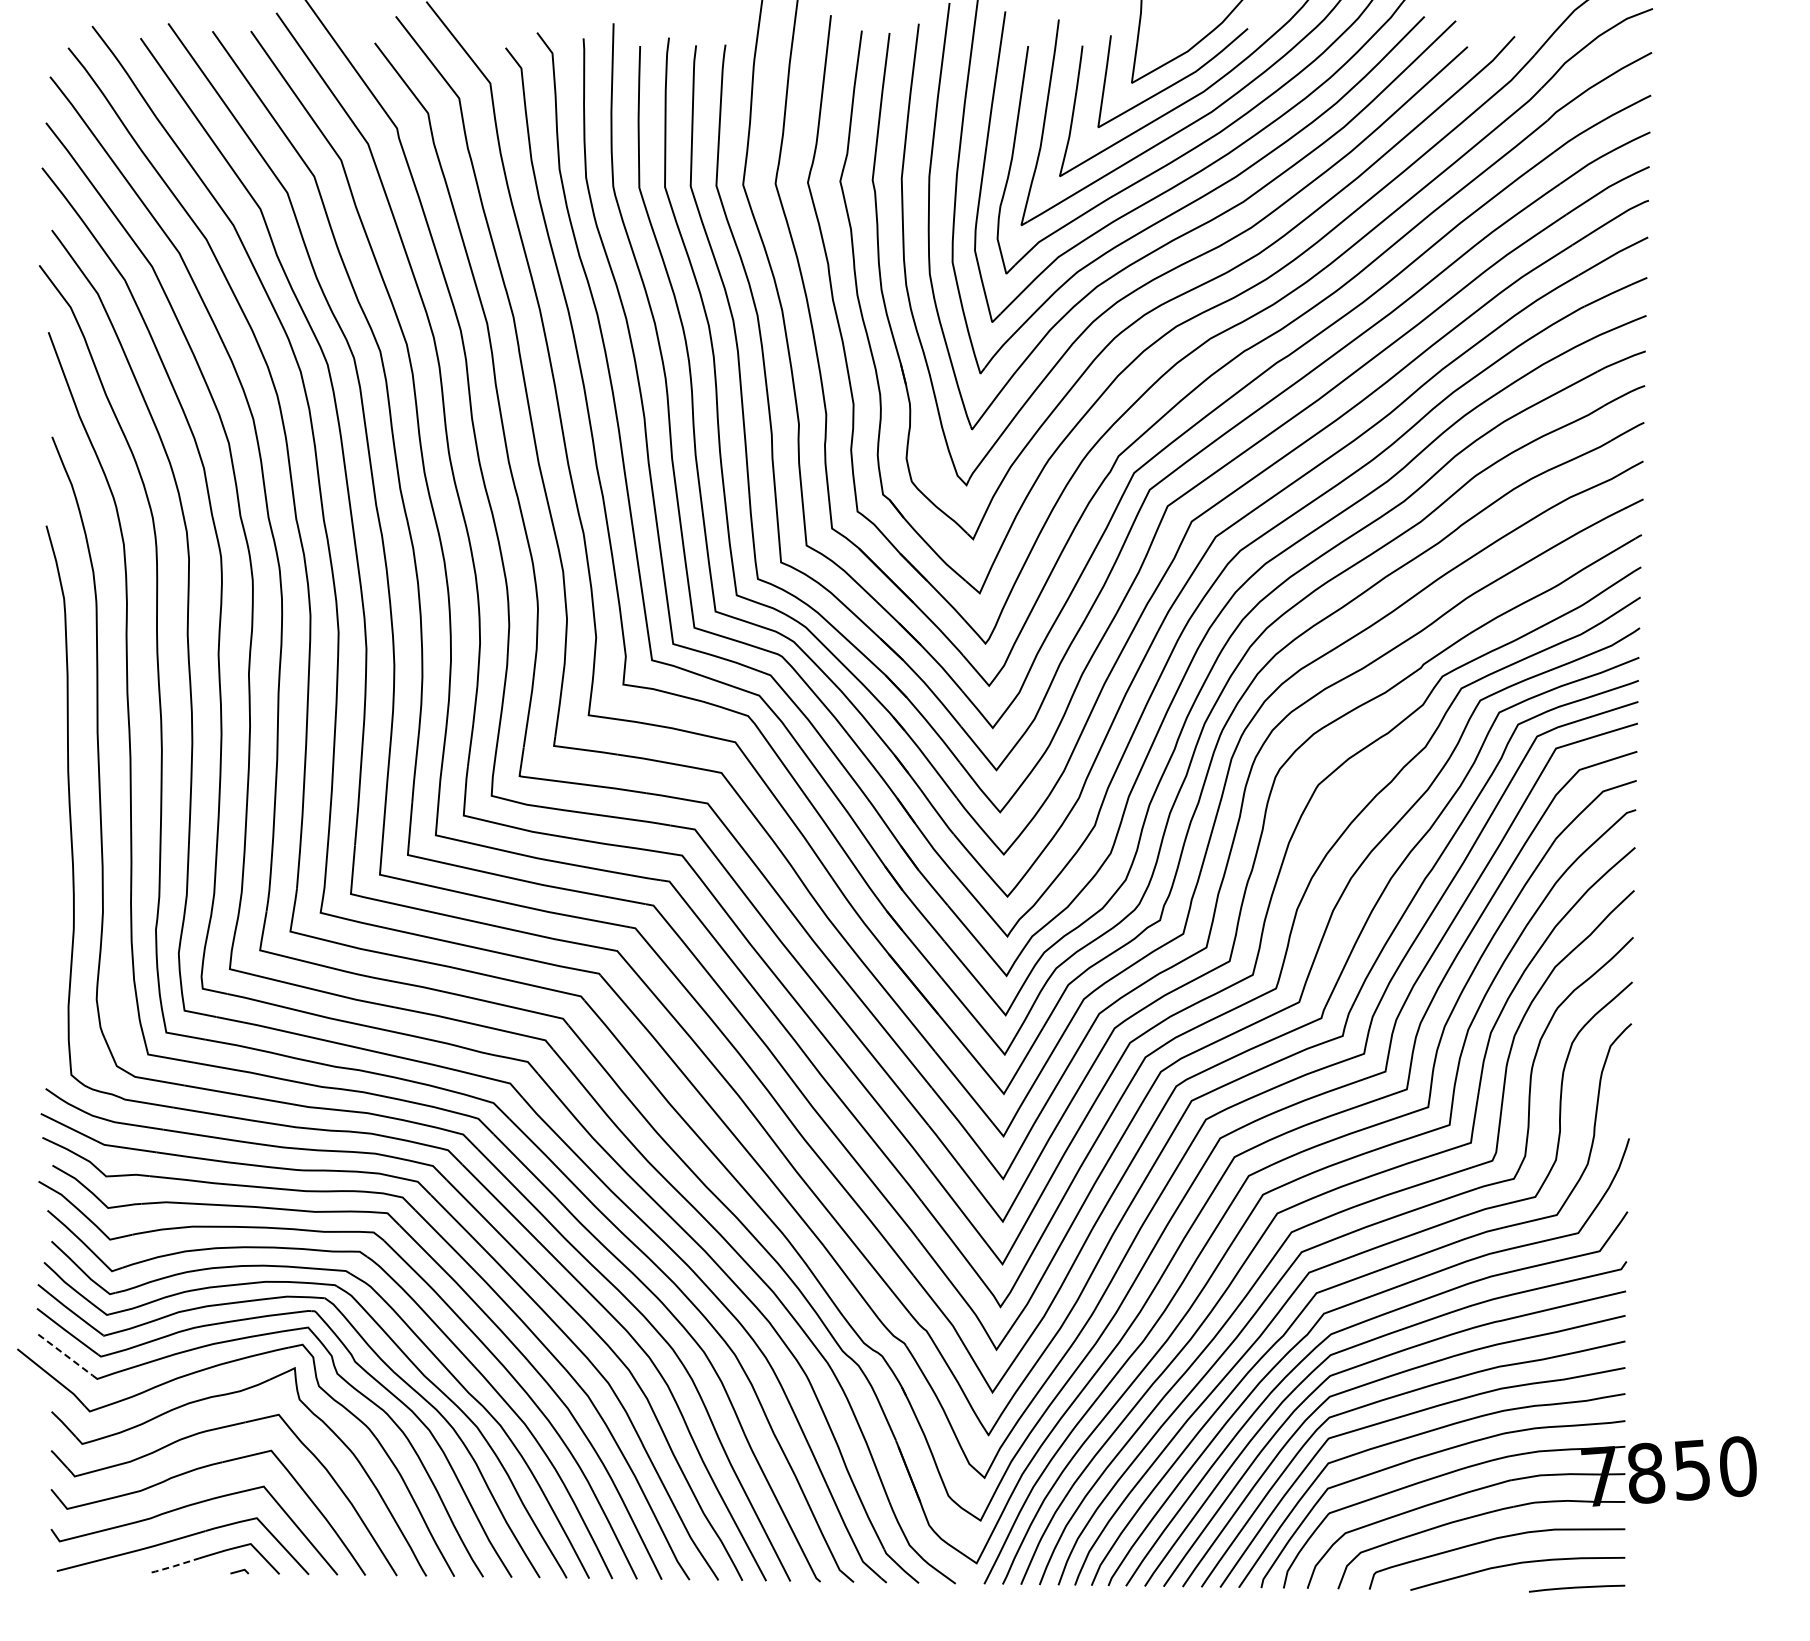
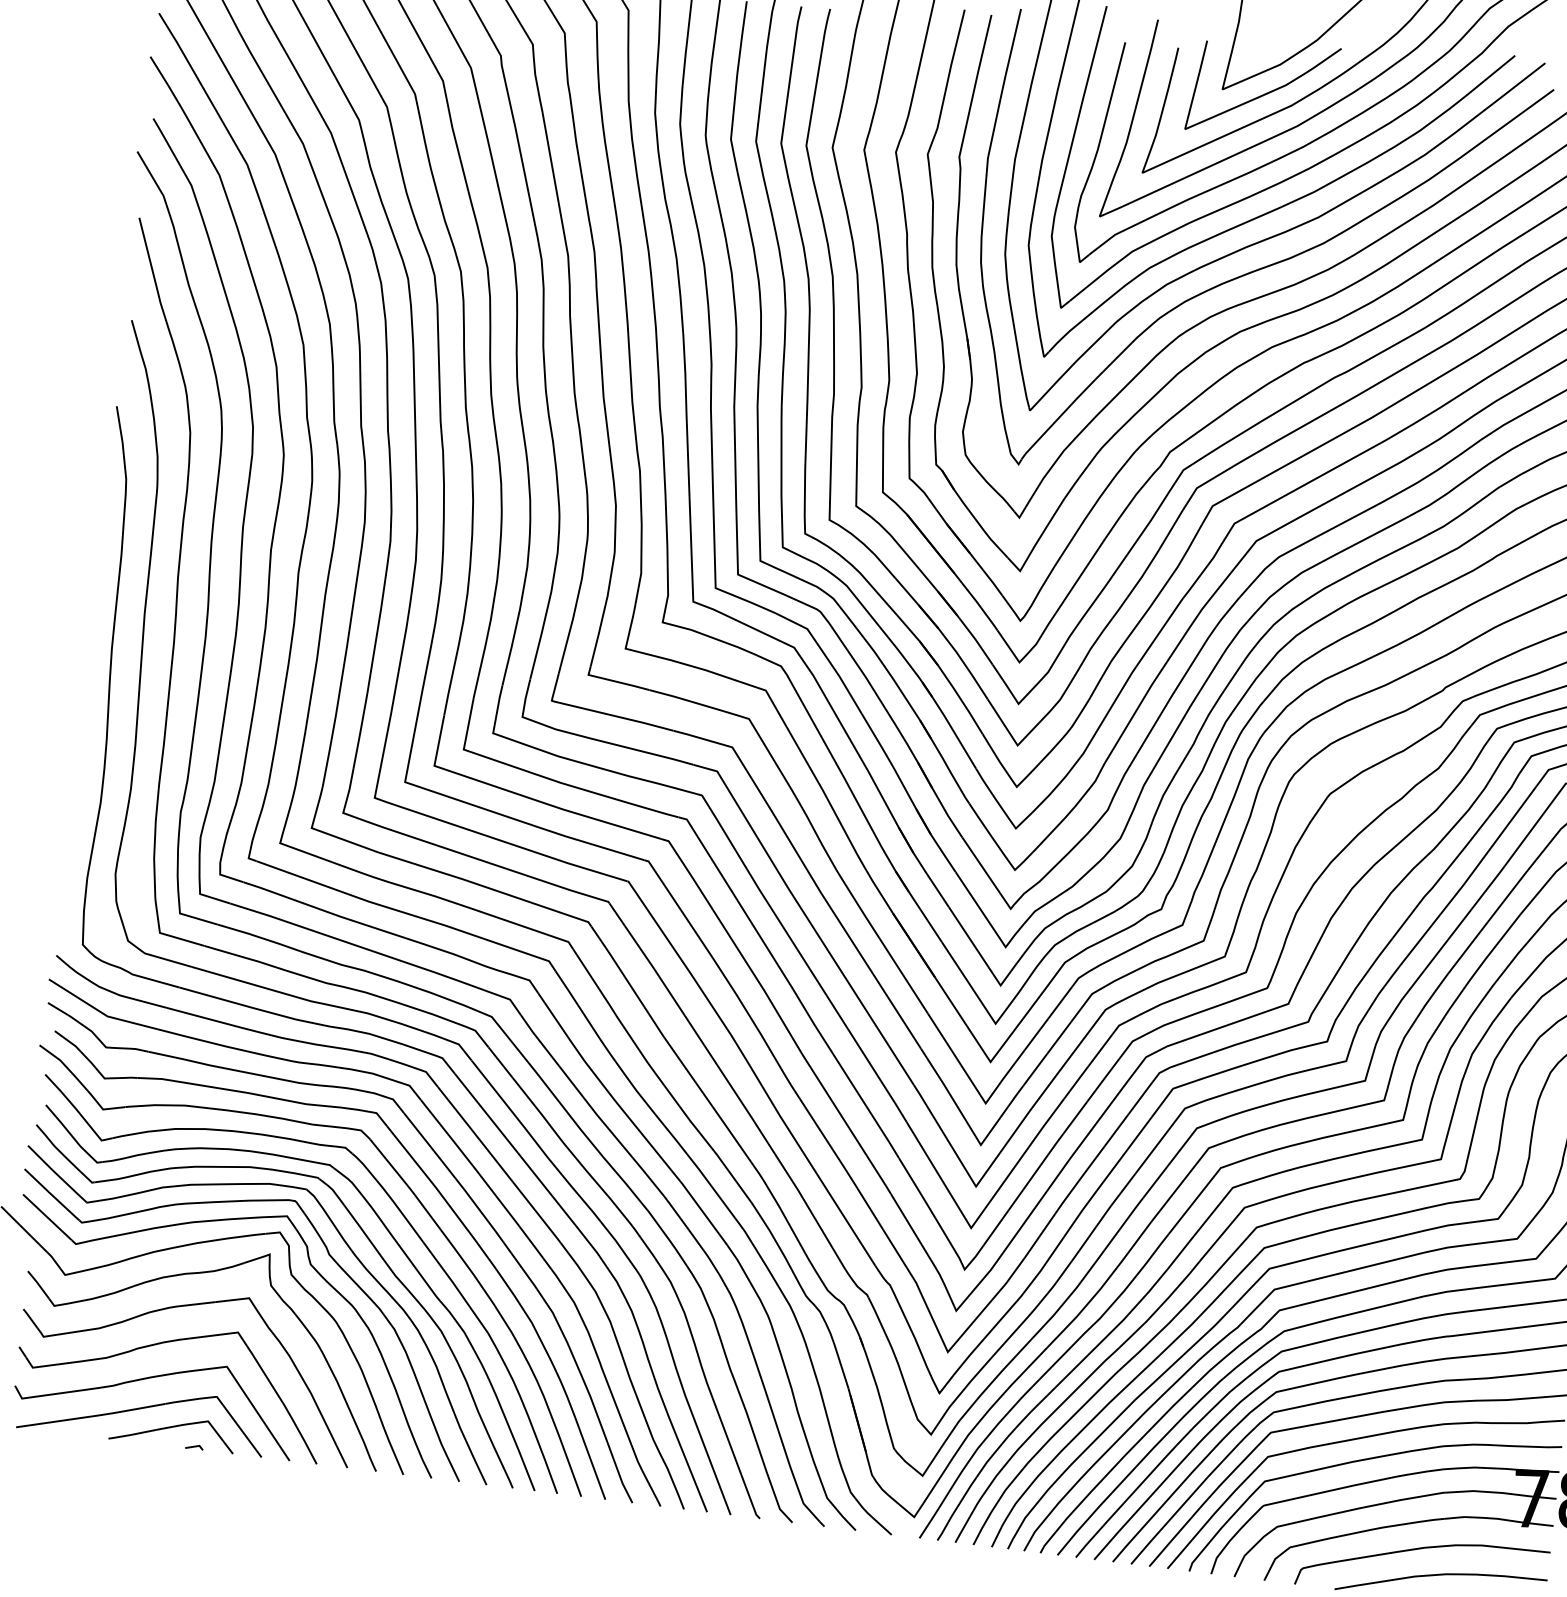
line: (65, 1355) -> (47, 1217), dashed -> solid
line: (174, 1566) -> (131, 1435), dashed -> solid

